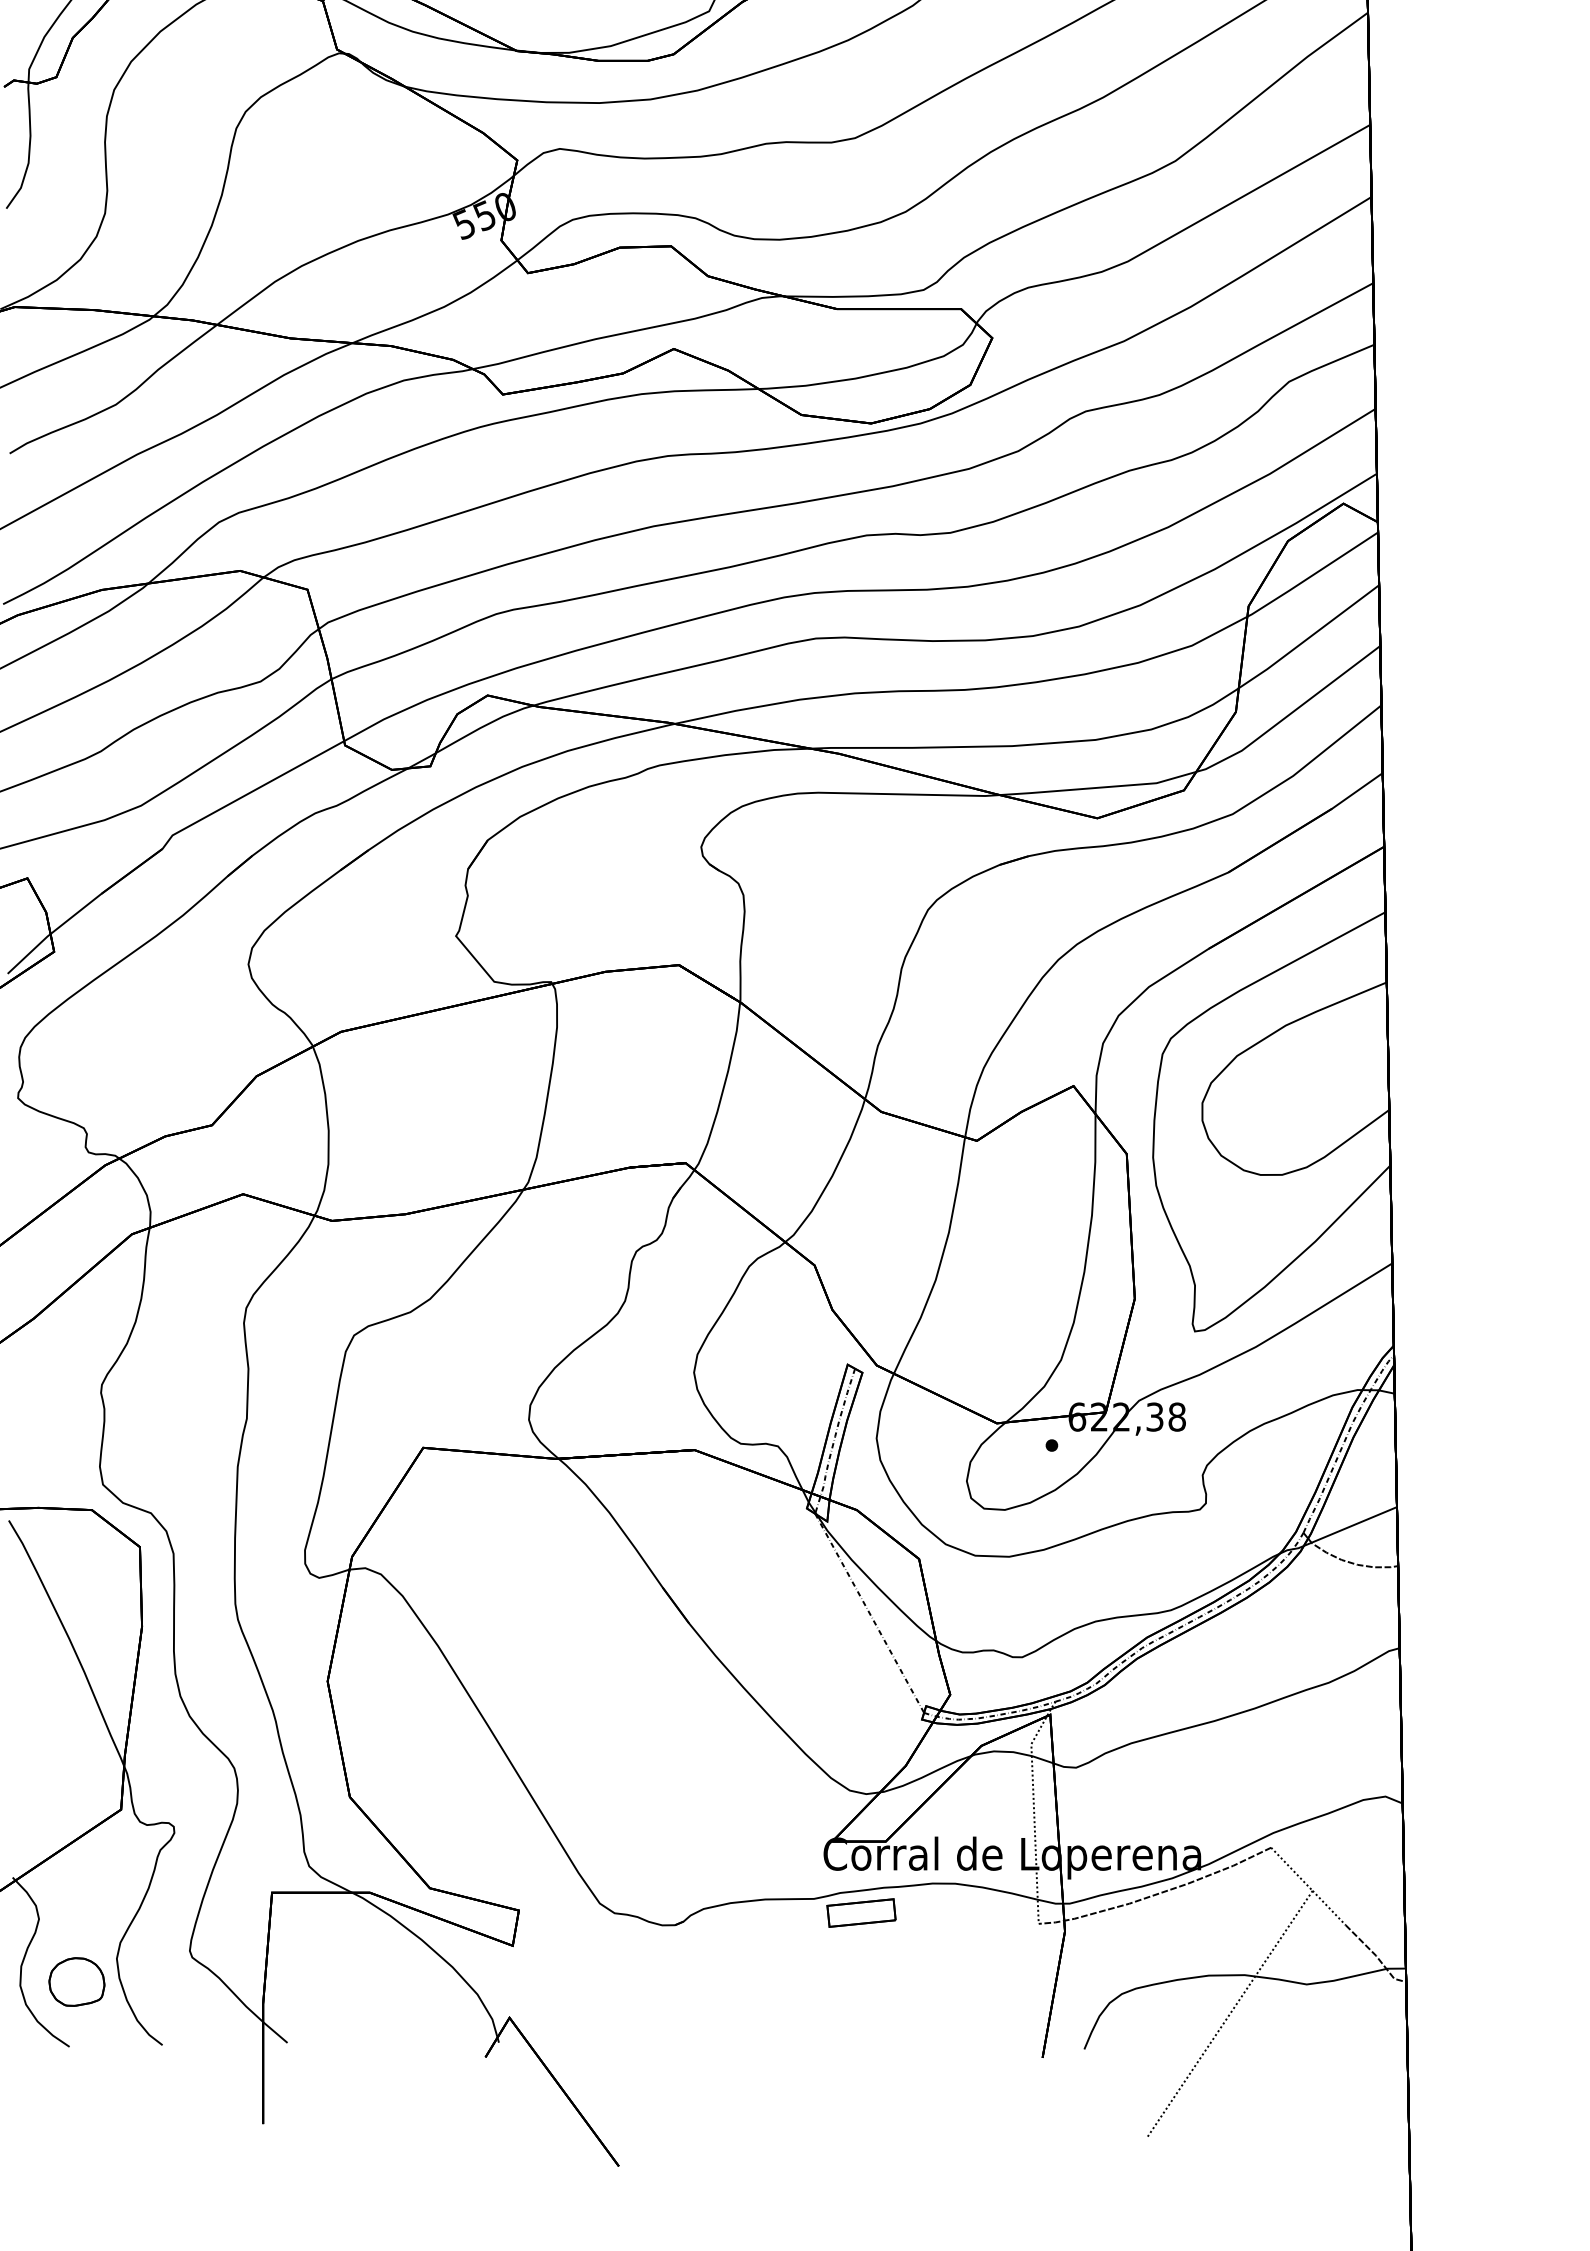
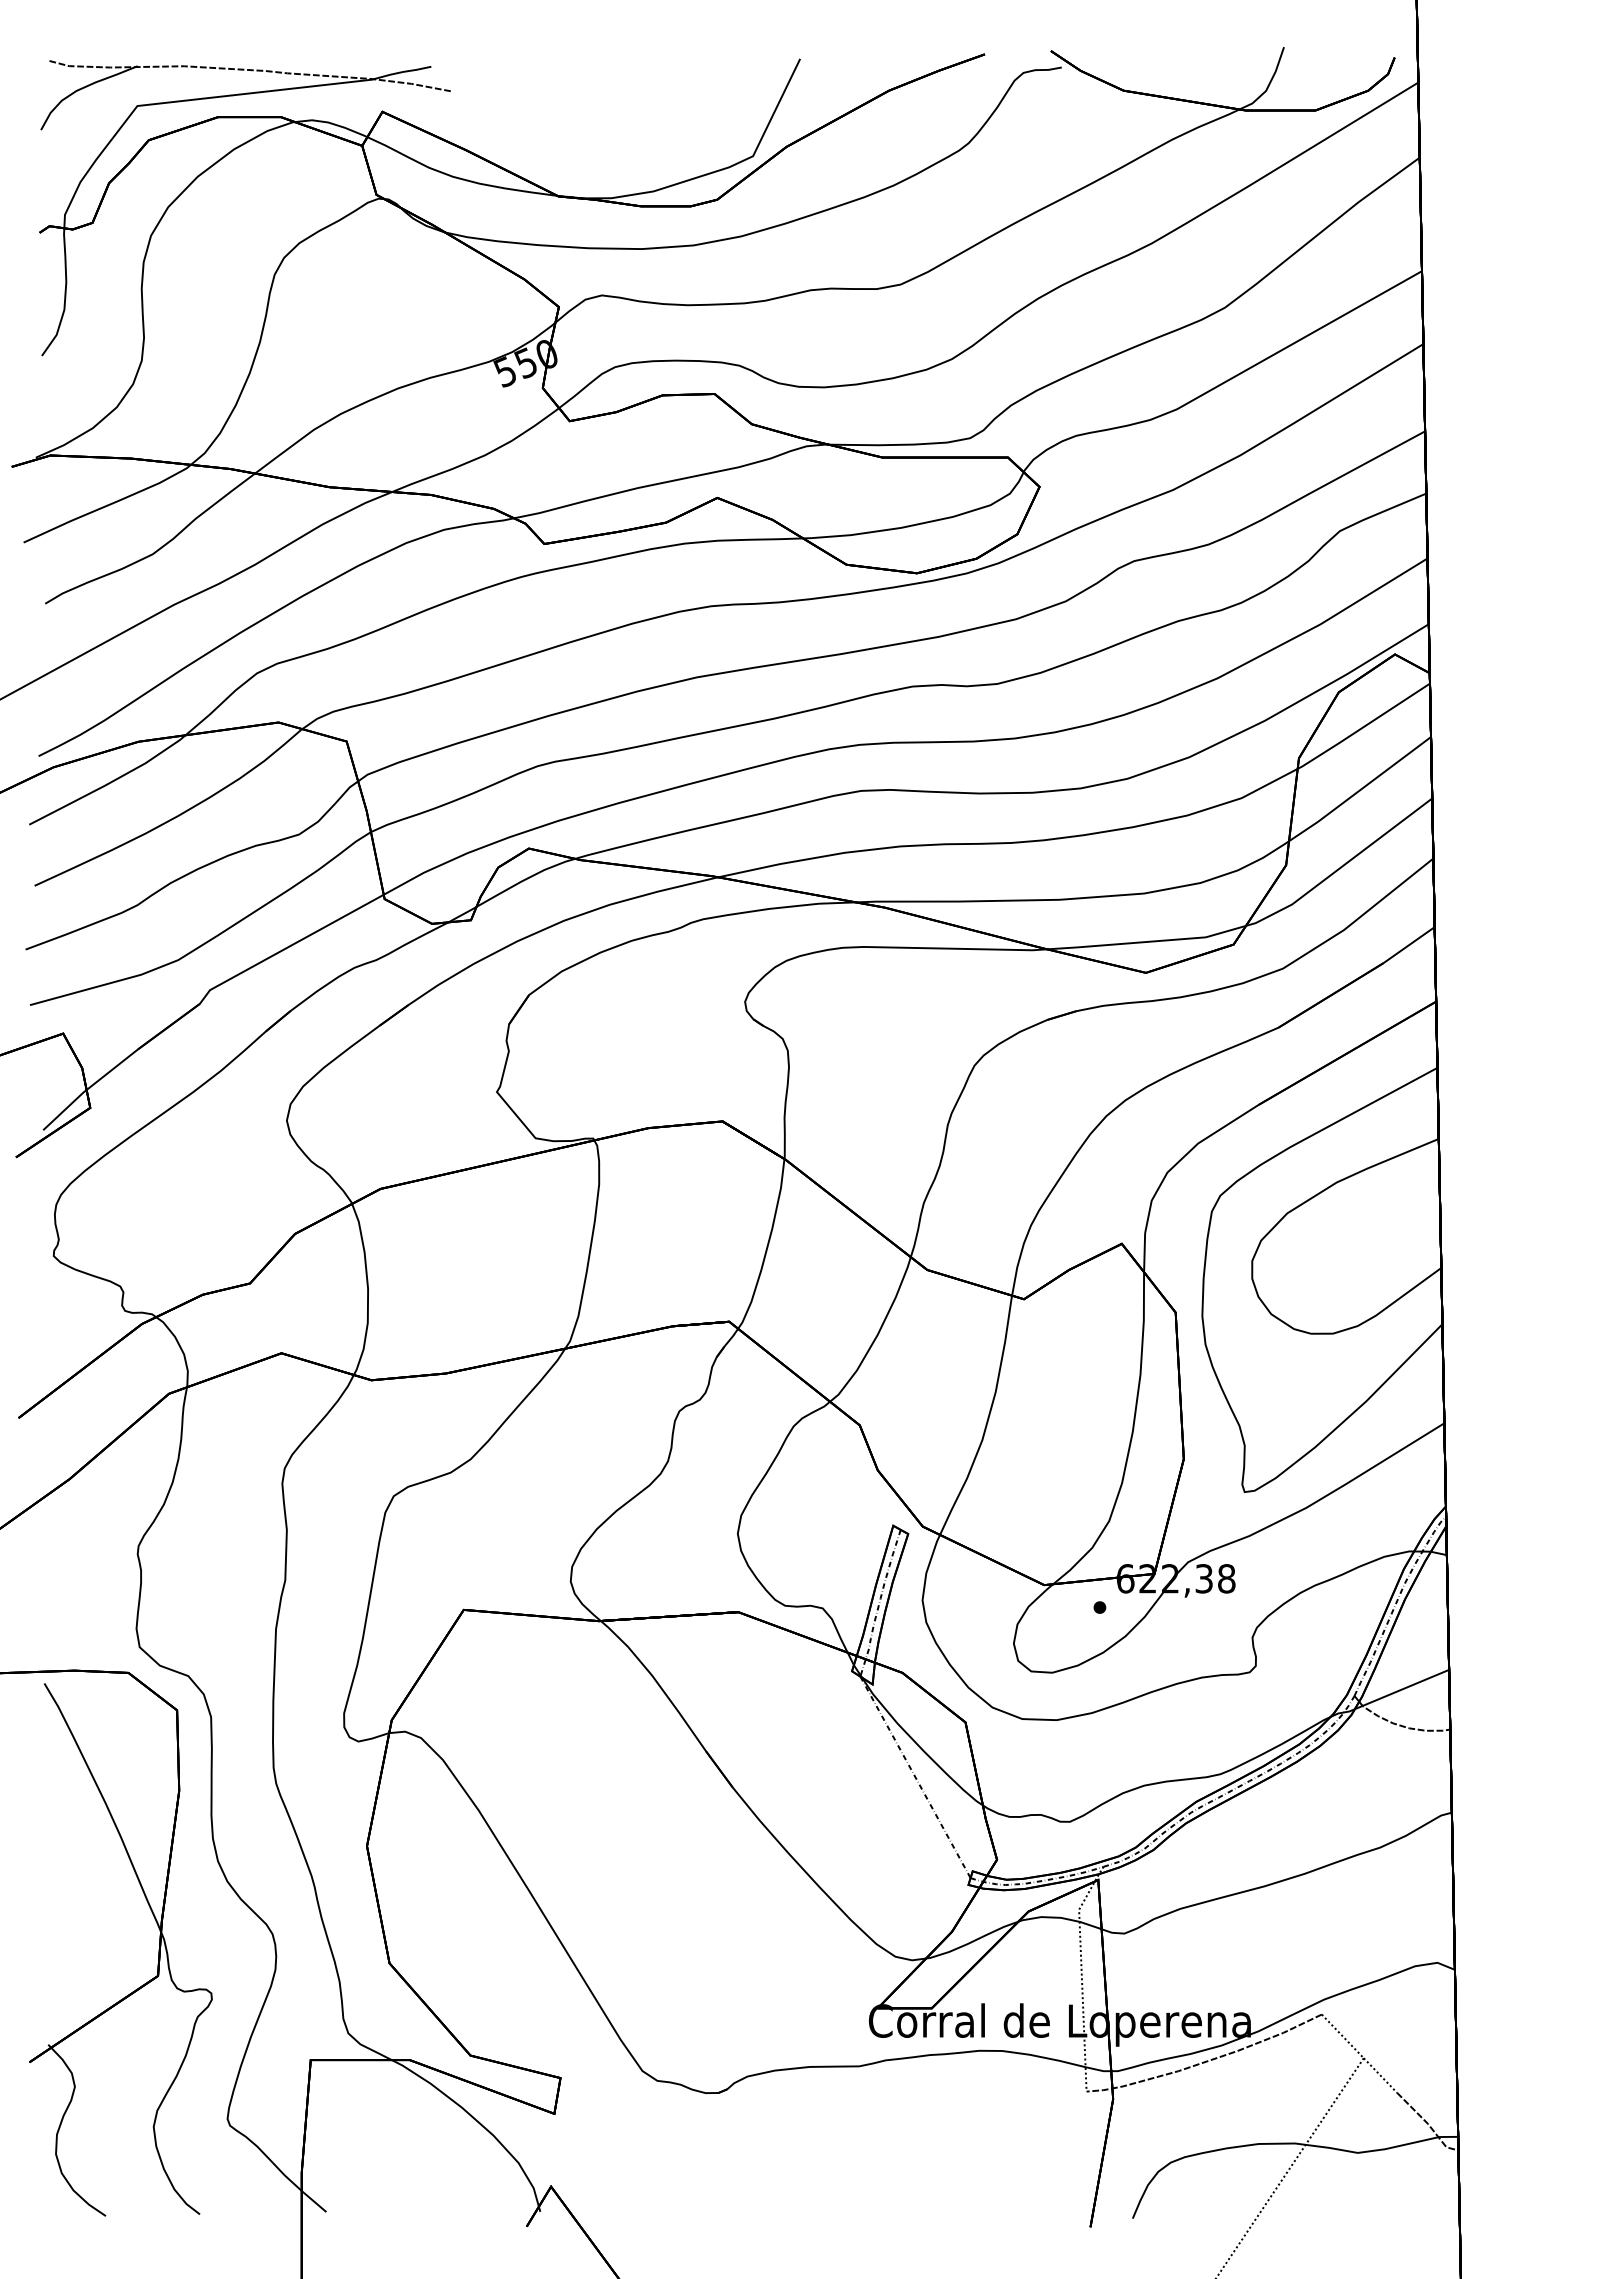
part: (860, 1912) -> (906, 2080), removed
part: (77, 1982) -> (113, 2150), removed

